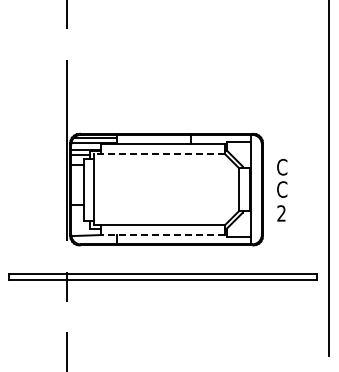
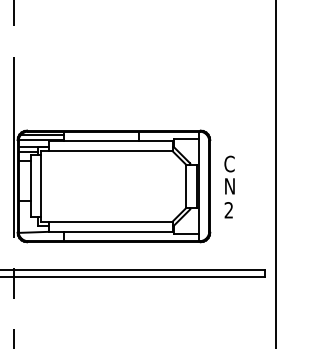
line: (159, 154) -> (106, 151), dashed -> solid
text: (282, 189) -> (229, 186), C -> N
line: (163, 235) -> (110, 232), dashed -> solid

